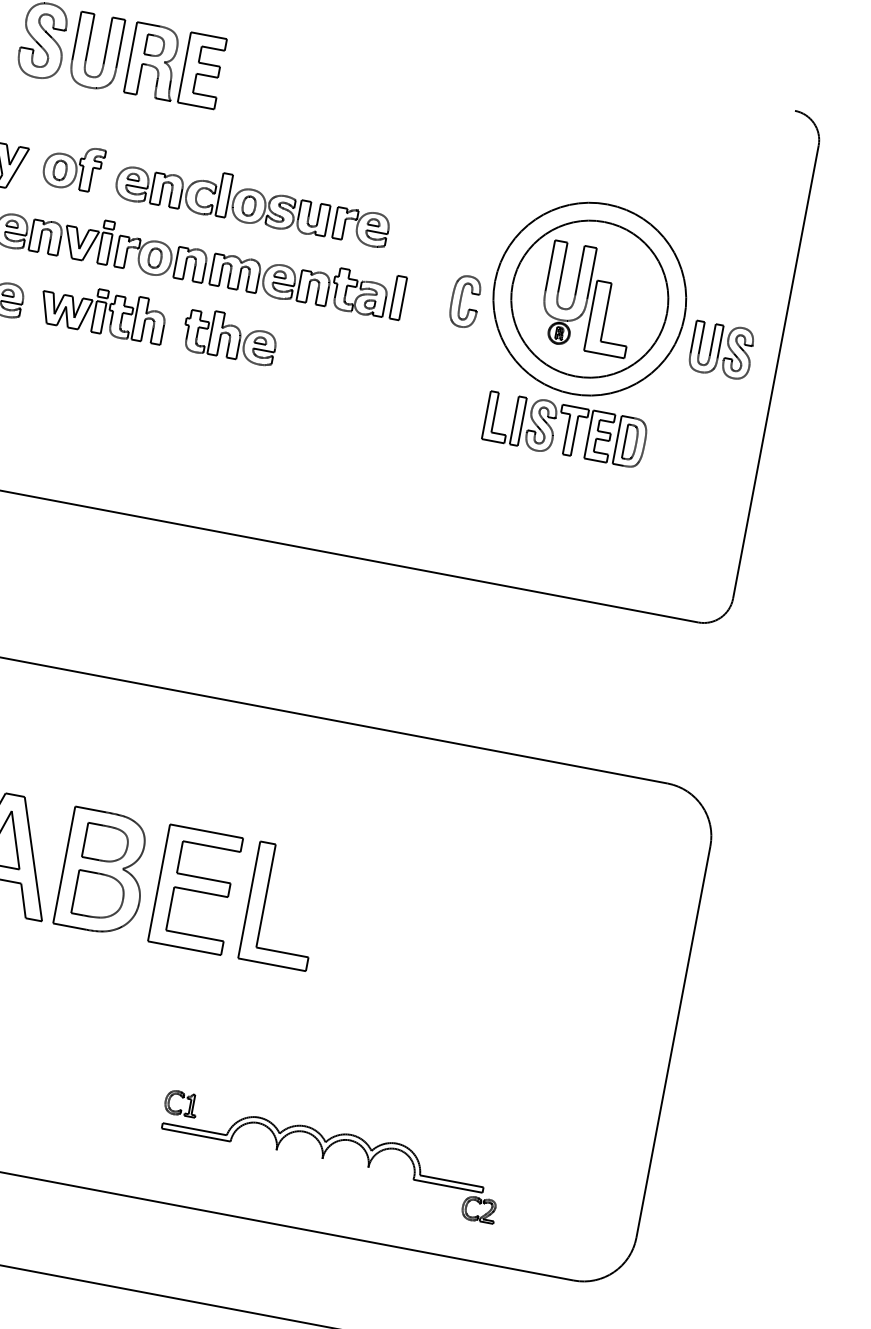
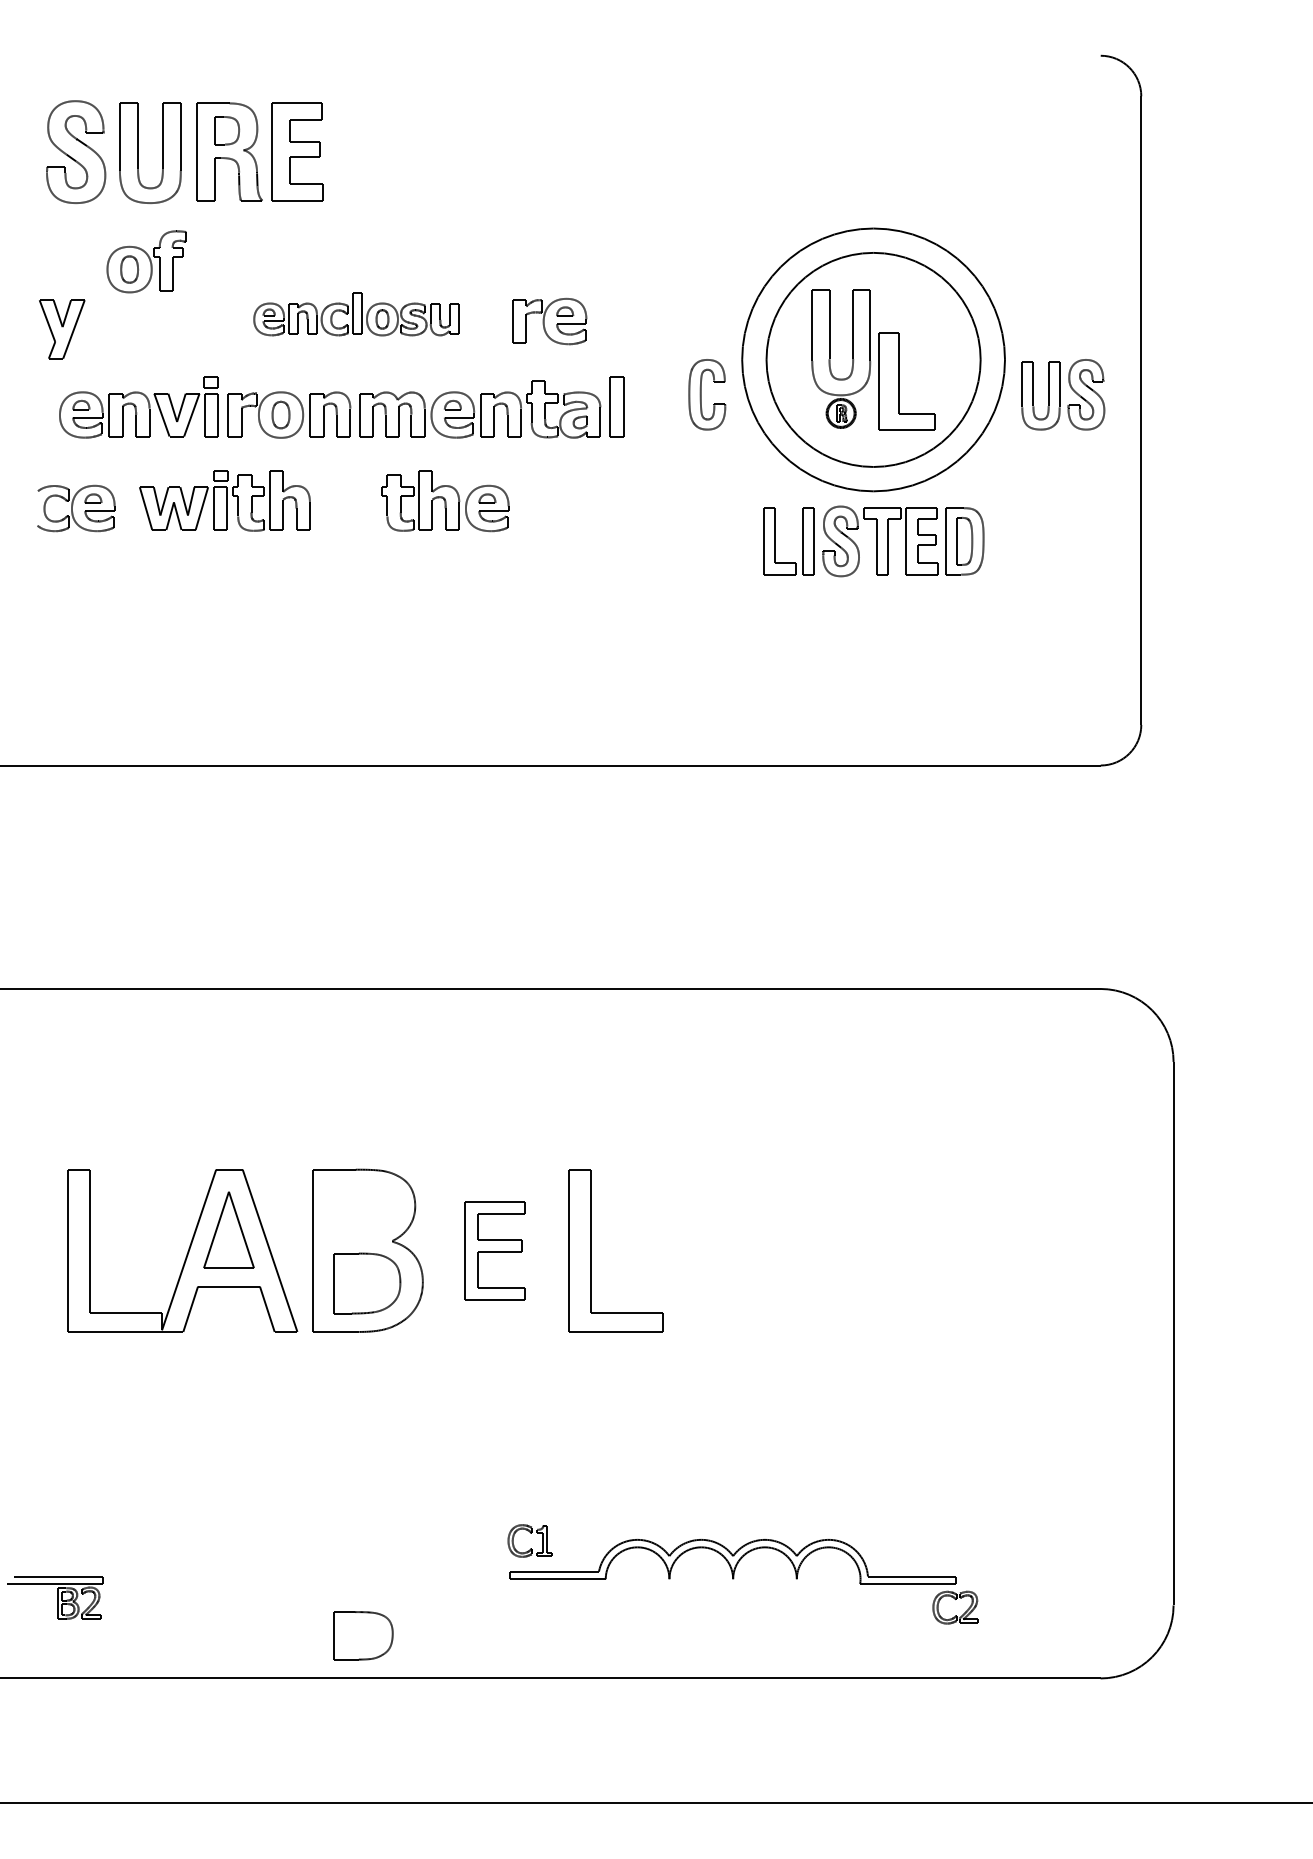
part: (73, 166) -> (146, 261), moved
part: (223, 195) -> (356, 314), size x0.7
part: (230, 336) -> (445, 501), moved
part: (106, 843) -> (363, 1635), moved
part: (195, 889) -> (494, 1250), size x0.6

